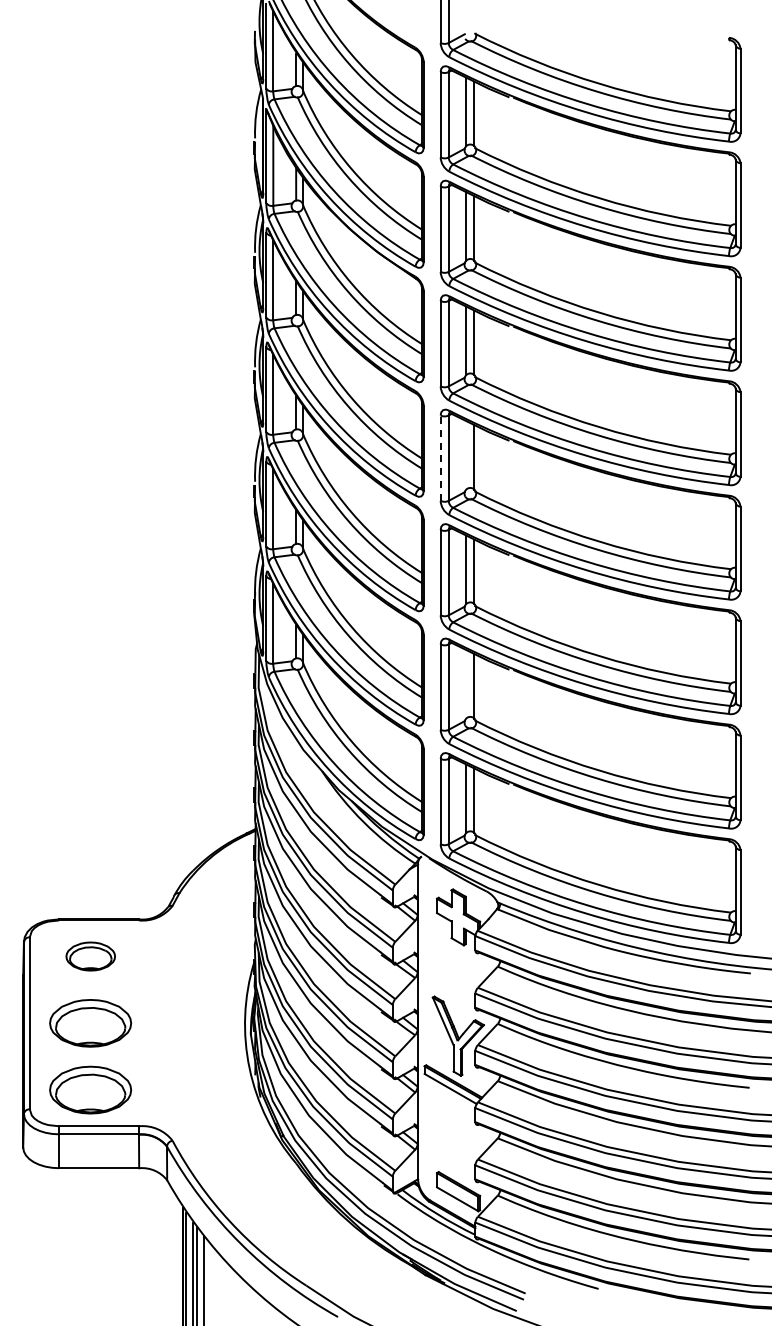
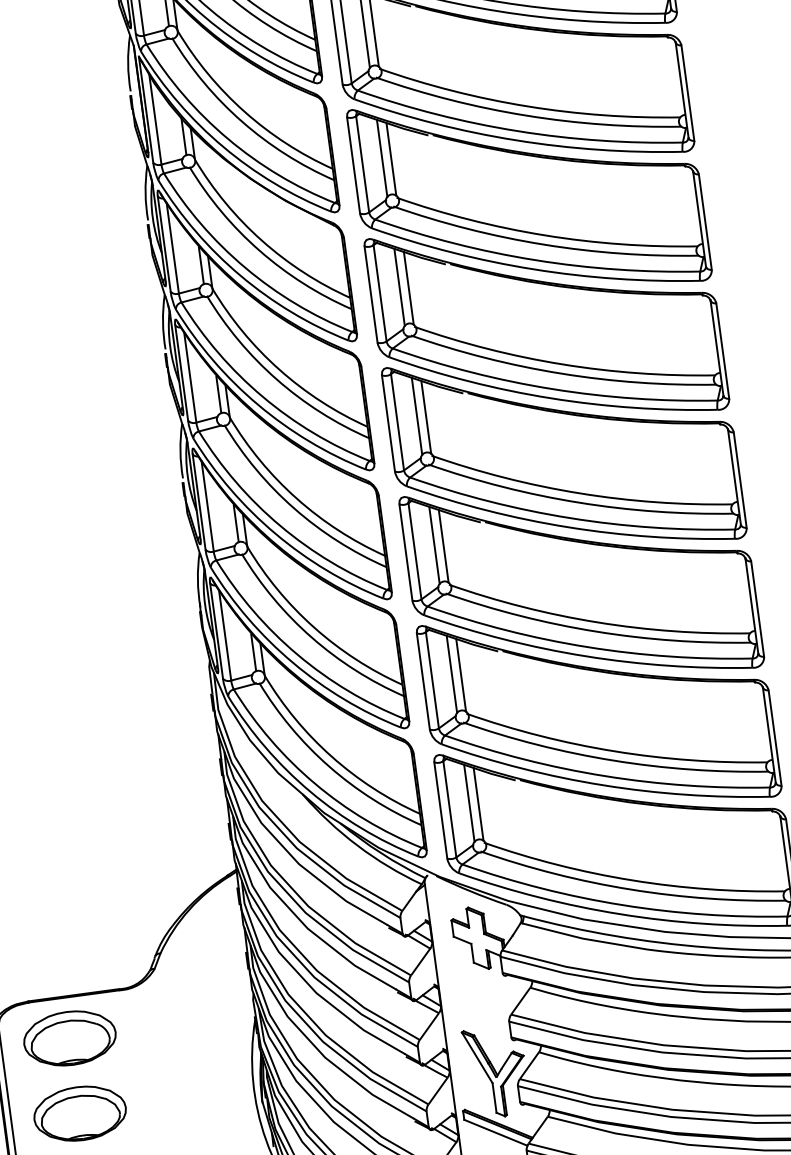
line: (466, 455) -> (417, 416), added
line: (440, 458) -> (388, 423), dashed -> solid
line: (466, 684) -> (452, 674), added
part: (90, 956) -> (69, 1038), size x1.67

